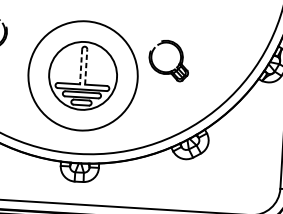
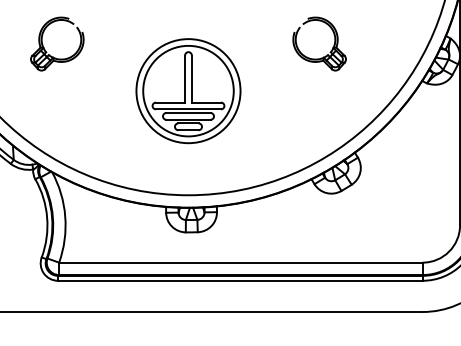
part: (177, 65) -> (331, 49), moved
line: (81, 67) -> (185, 79), dashed -> solid
line: (85, 67) -> (191, 79), dashed -> solid
circle: (83, 76) -> (188, 91), size x0.71

